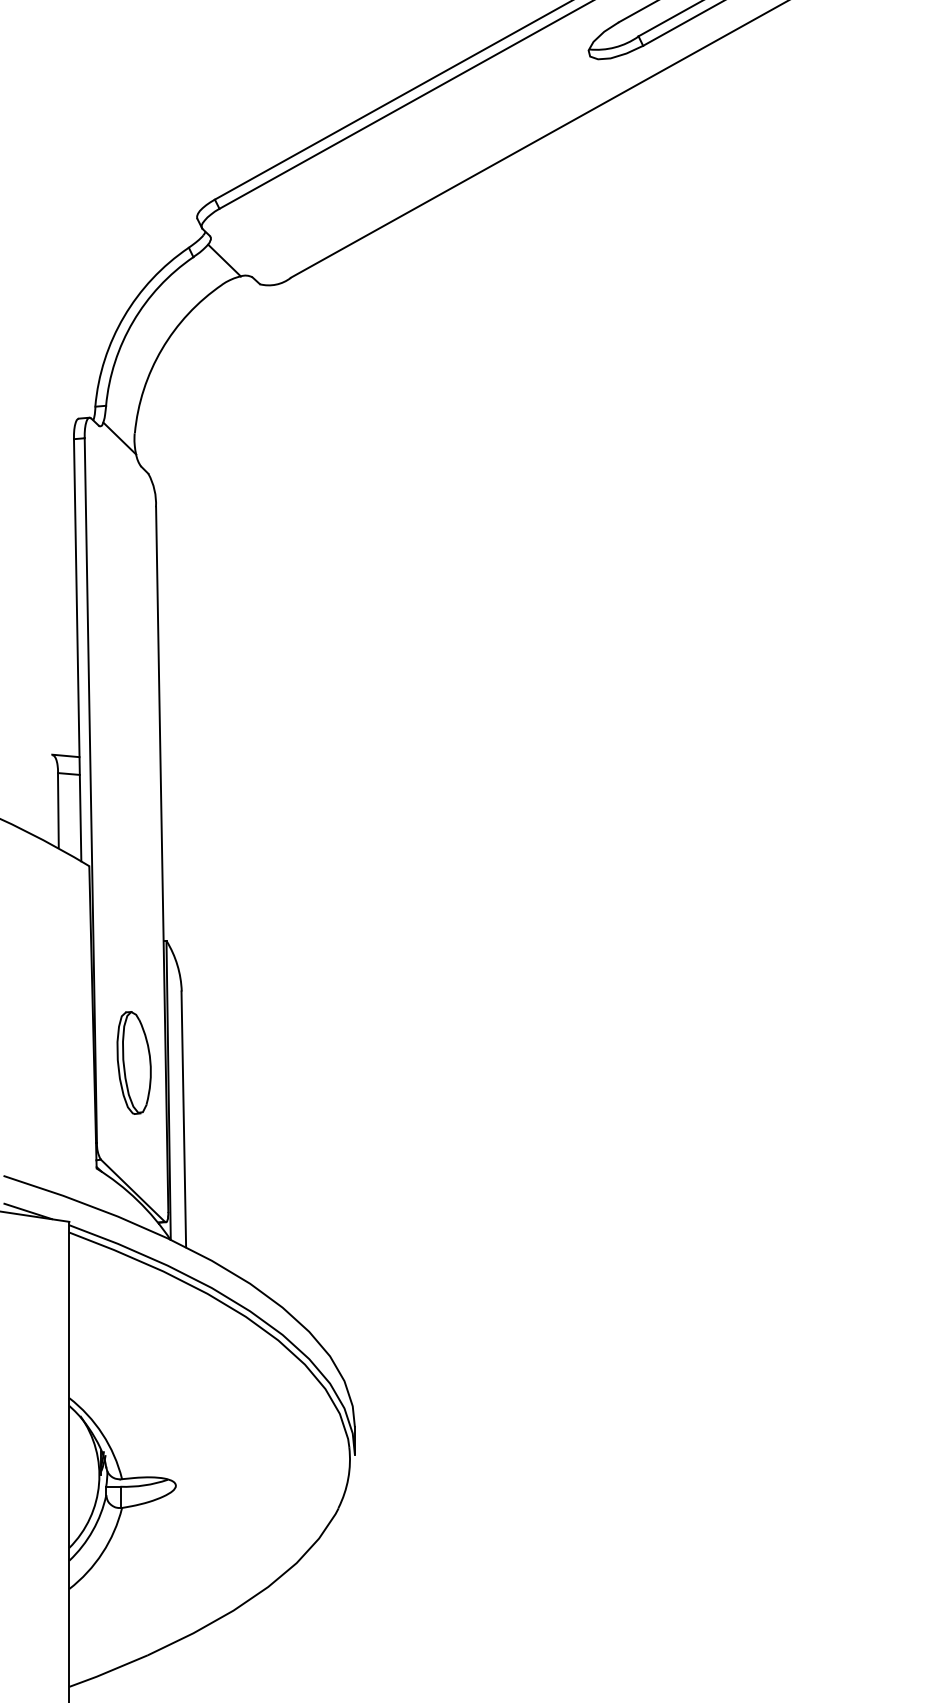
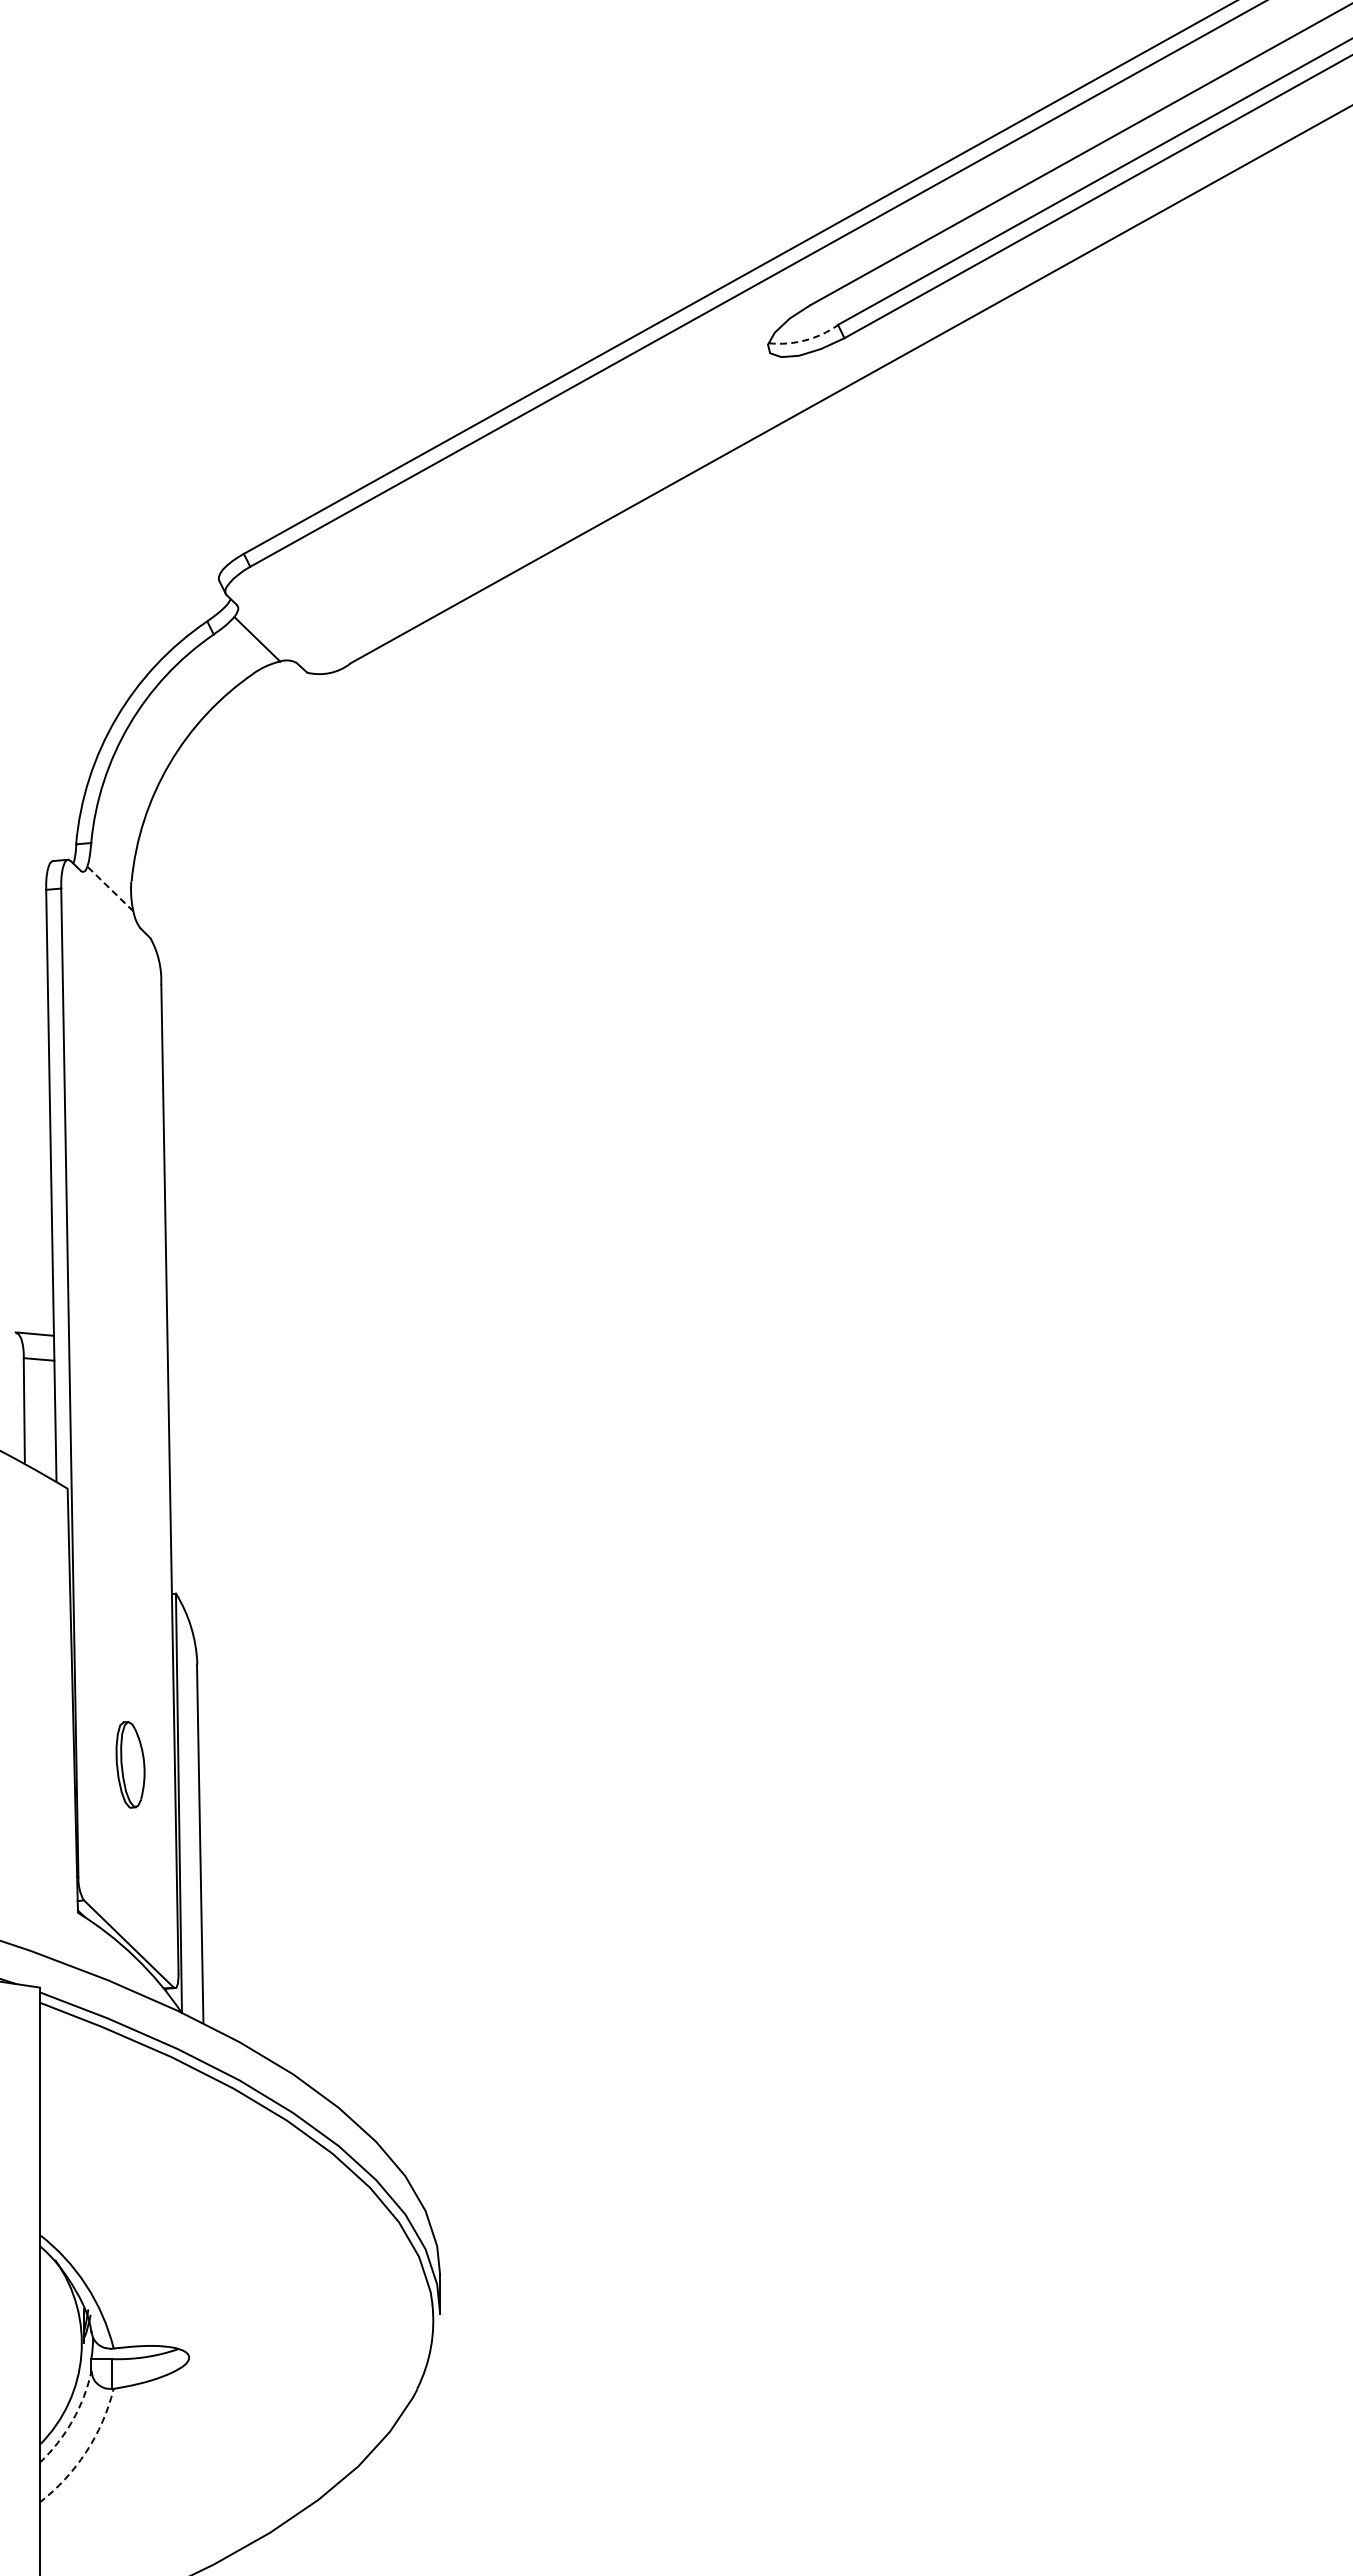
arc: (615, 47) -> (805, 340), solid -> dashed
line: (119, 438) -> (110, 888), solid -> dashed
part: (134, 1062) -> (130, 1764), size x0.6
arc: (92, 1530) -> (72, 2420), solid -> dashed
arc: (102, 1553) -> (86, 2452), solid -> dashed

